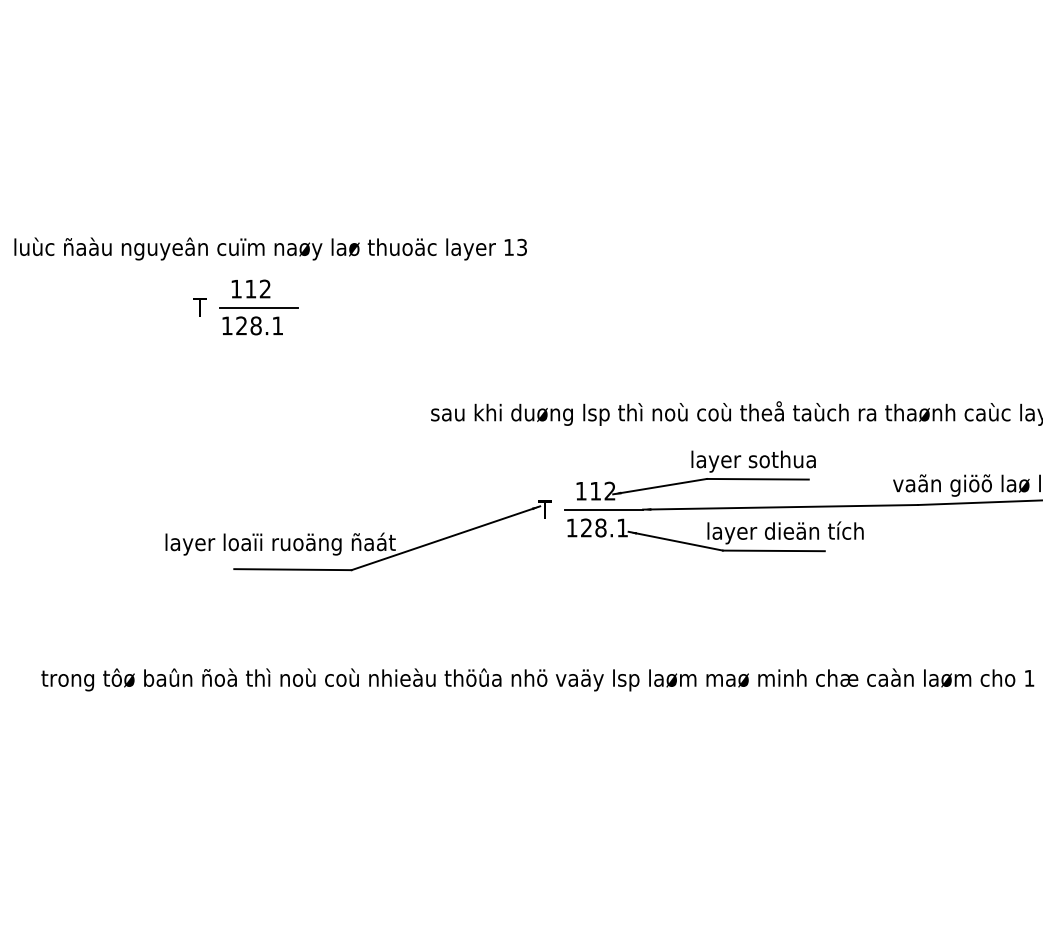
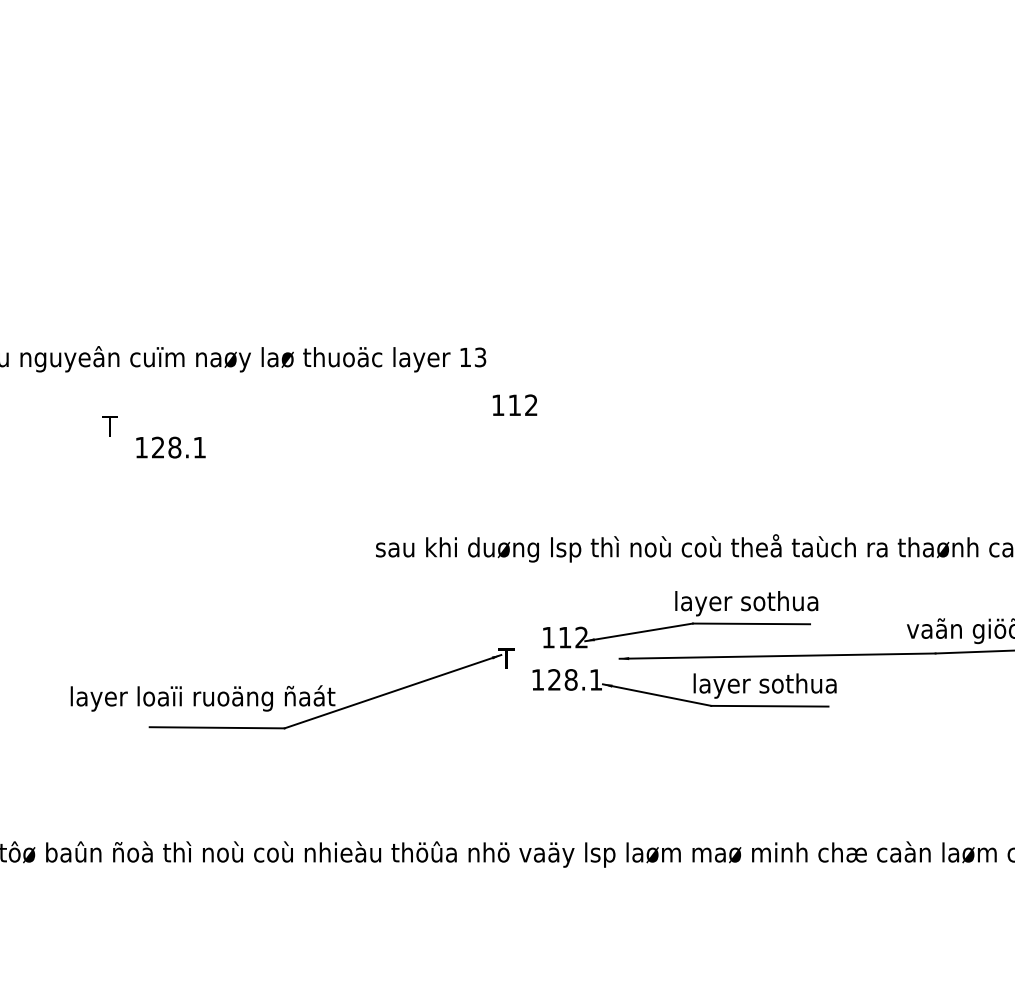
text: (250, 288) -> (514, 404), moved
line: (259, 307) -> (178, 426), removed
line: (603, 509) -> (574, 658), removed
text: (813, 530) -> (815, 682), layer dieän tích -> layer sothua

